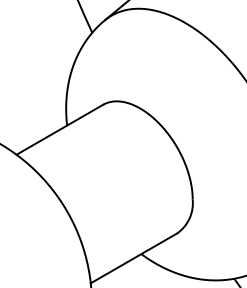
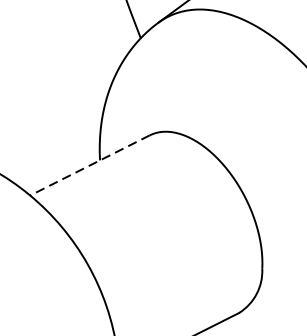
line: (59, 129) -> (89, 165), solid -> dashed

